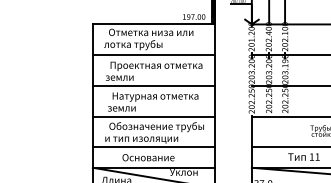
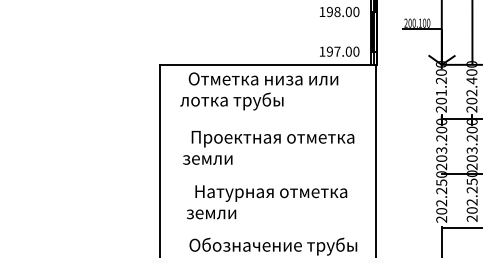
line: (153, 55) -> (267, 119), removed
line: (153, 85) -> (267, 172), removed
line: (153, 116) -> (267, 227), removed

